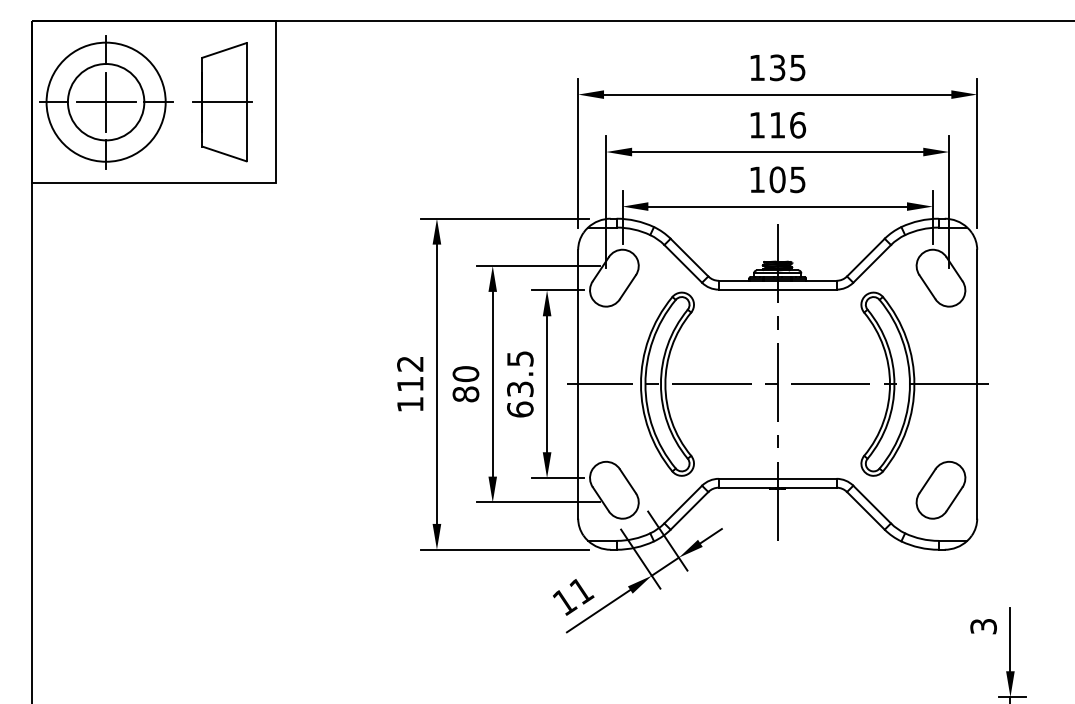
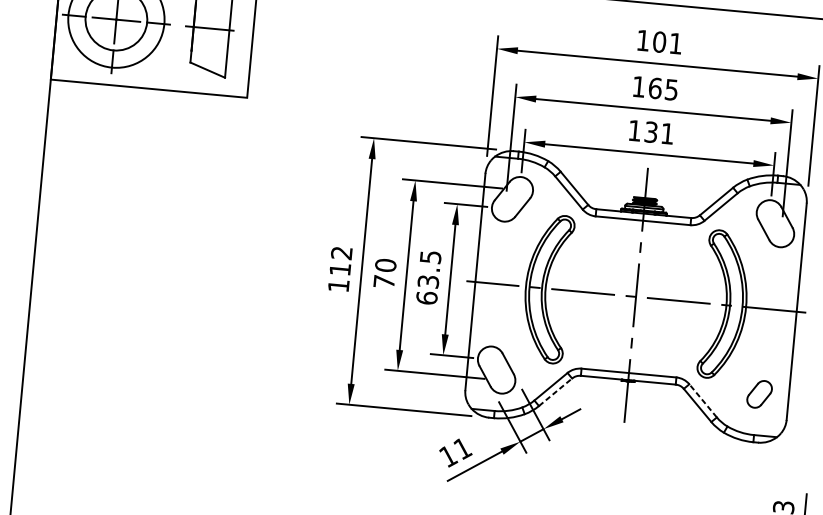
text: (787, 67) -> (667, 42), 135 -> 101
text: (787, 125) -> (663, 89), 116 -> 165
text: (787, 179) -> (659, 132), 105 -> 131
text: (465, 394) -> (383, 281), 80 -> 70
part: (940, 489) -> (759, 393), size x0.6
line: (872, 504) -> (703, 400), solid -> dashed
line: (689, 510) -> (555, 391), solid -> dashed

